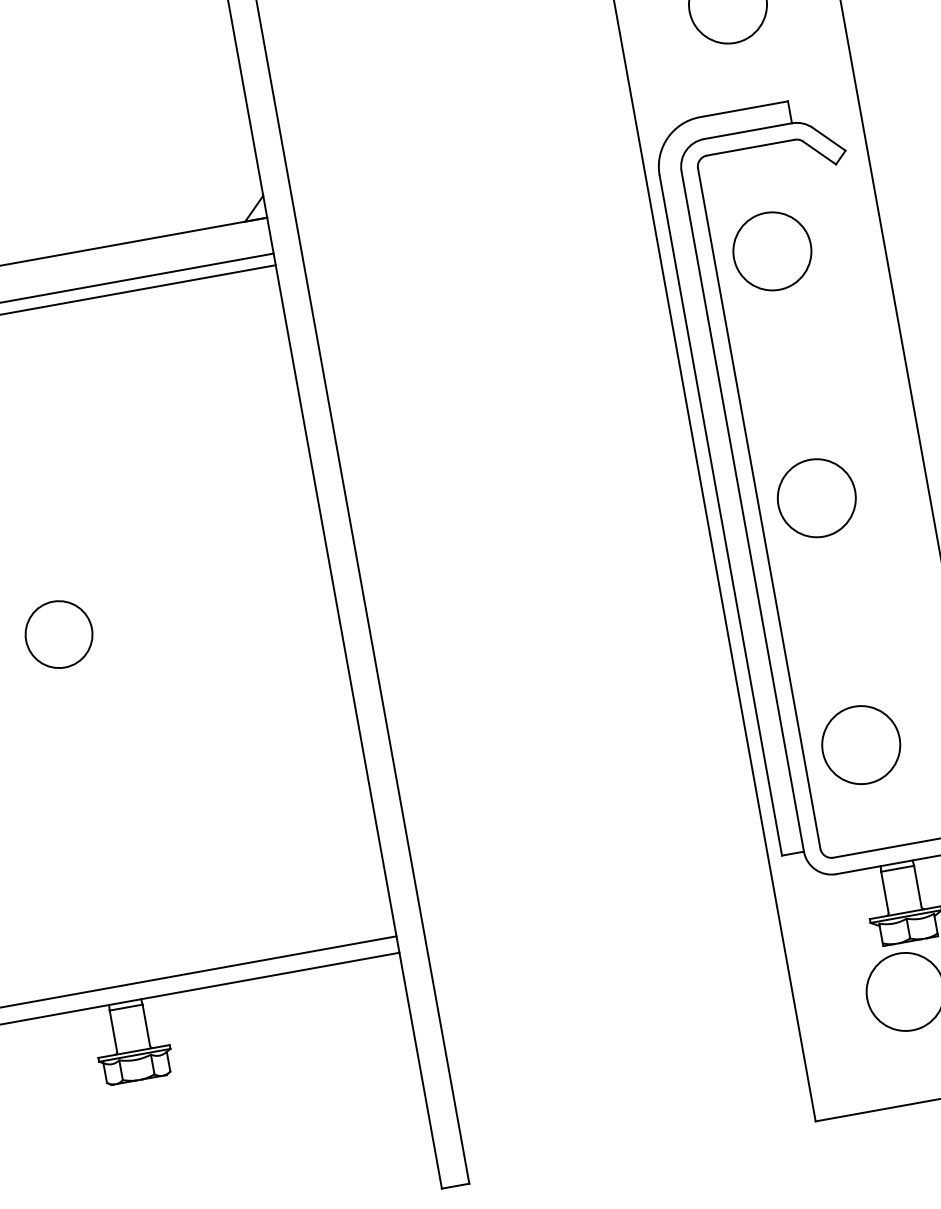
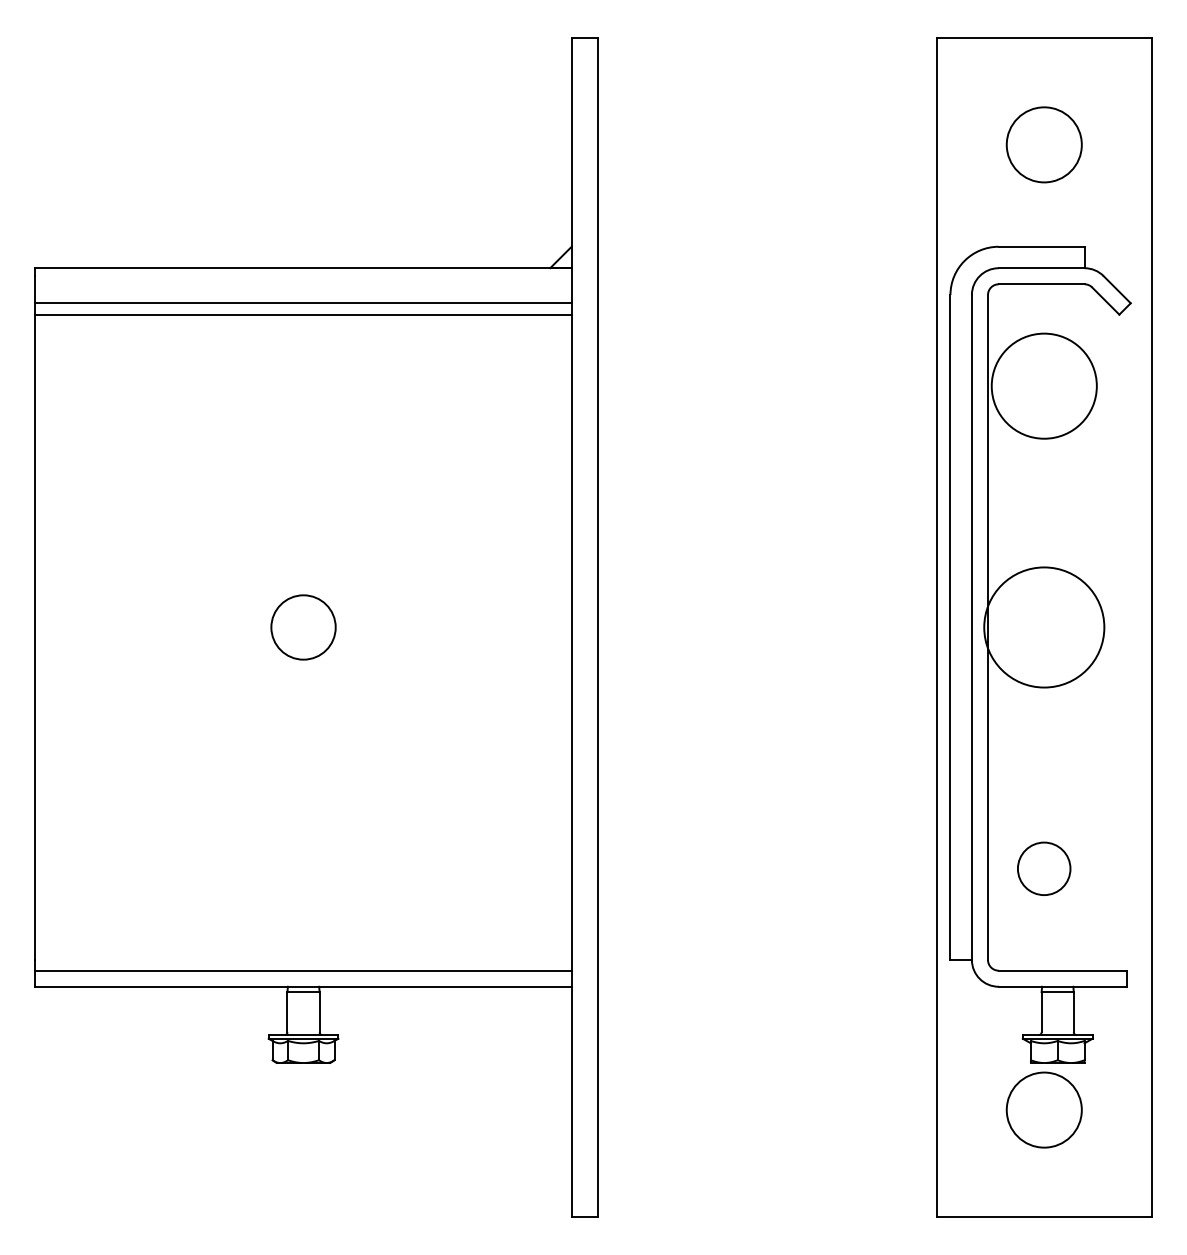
circle: (771, 250) -> (1043, 385), size x1.4
circle: (816, 498) -> (1043, 627), size x1.6
circle: (860, 744) -> (1043, 868), size x0.7

